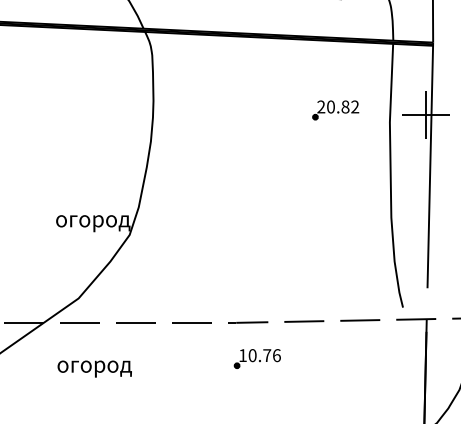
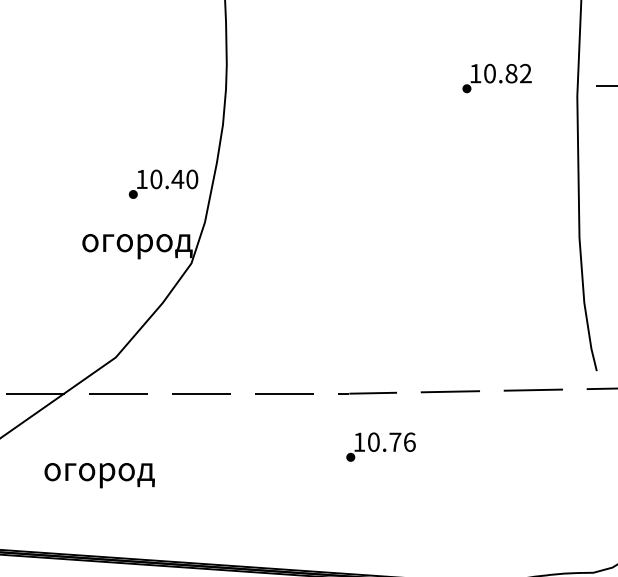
text: (321, 106) -> (475, 72), 20.82 -> 10.82
part: (110, 181) -> (163, 184), added
text: (94, 368) -> (99, 474), moved

